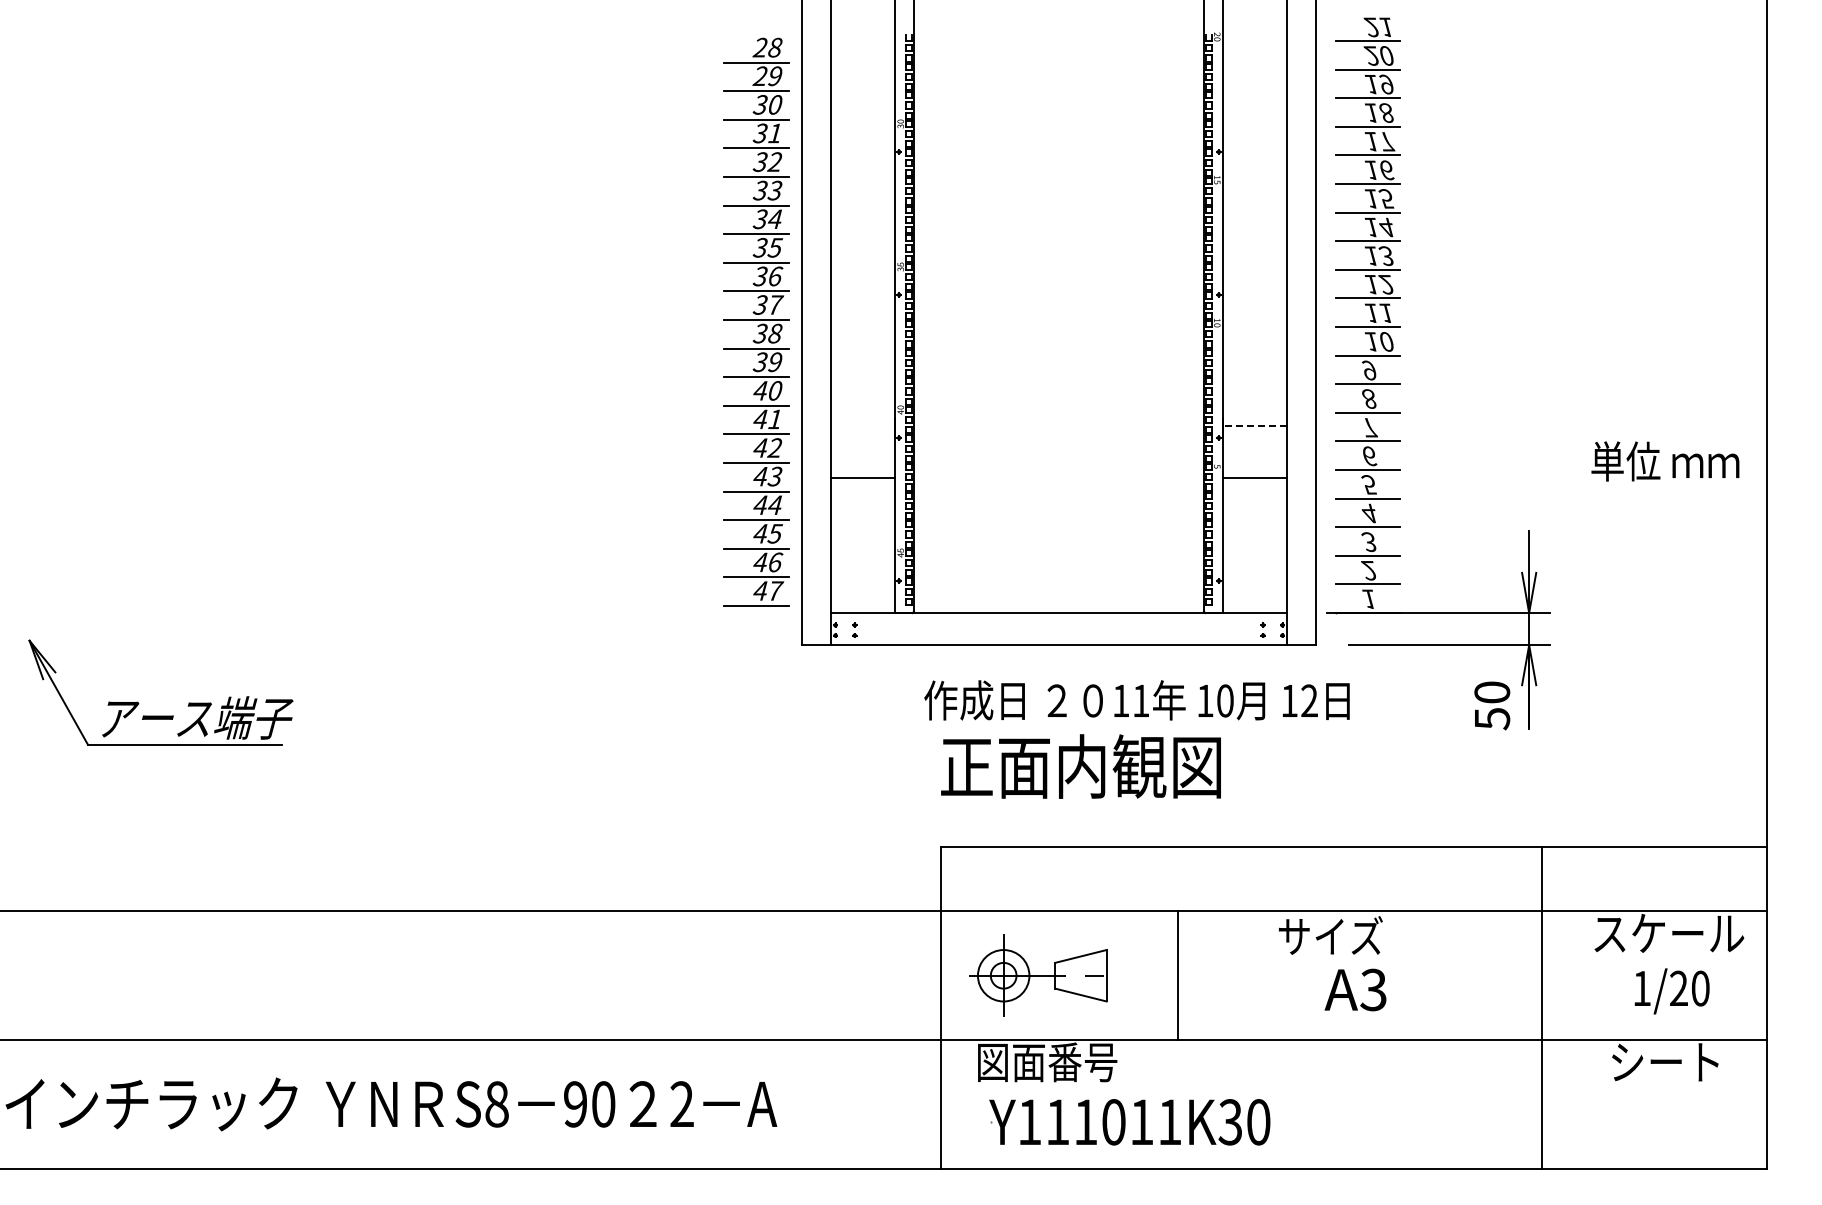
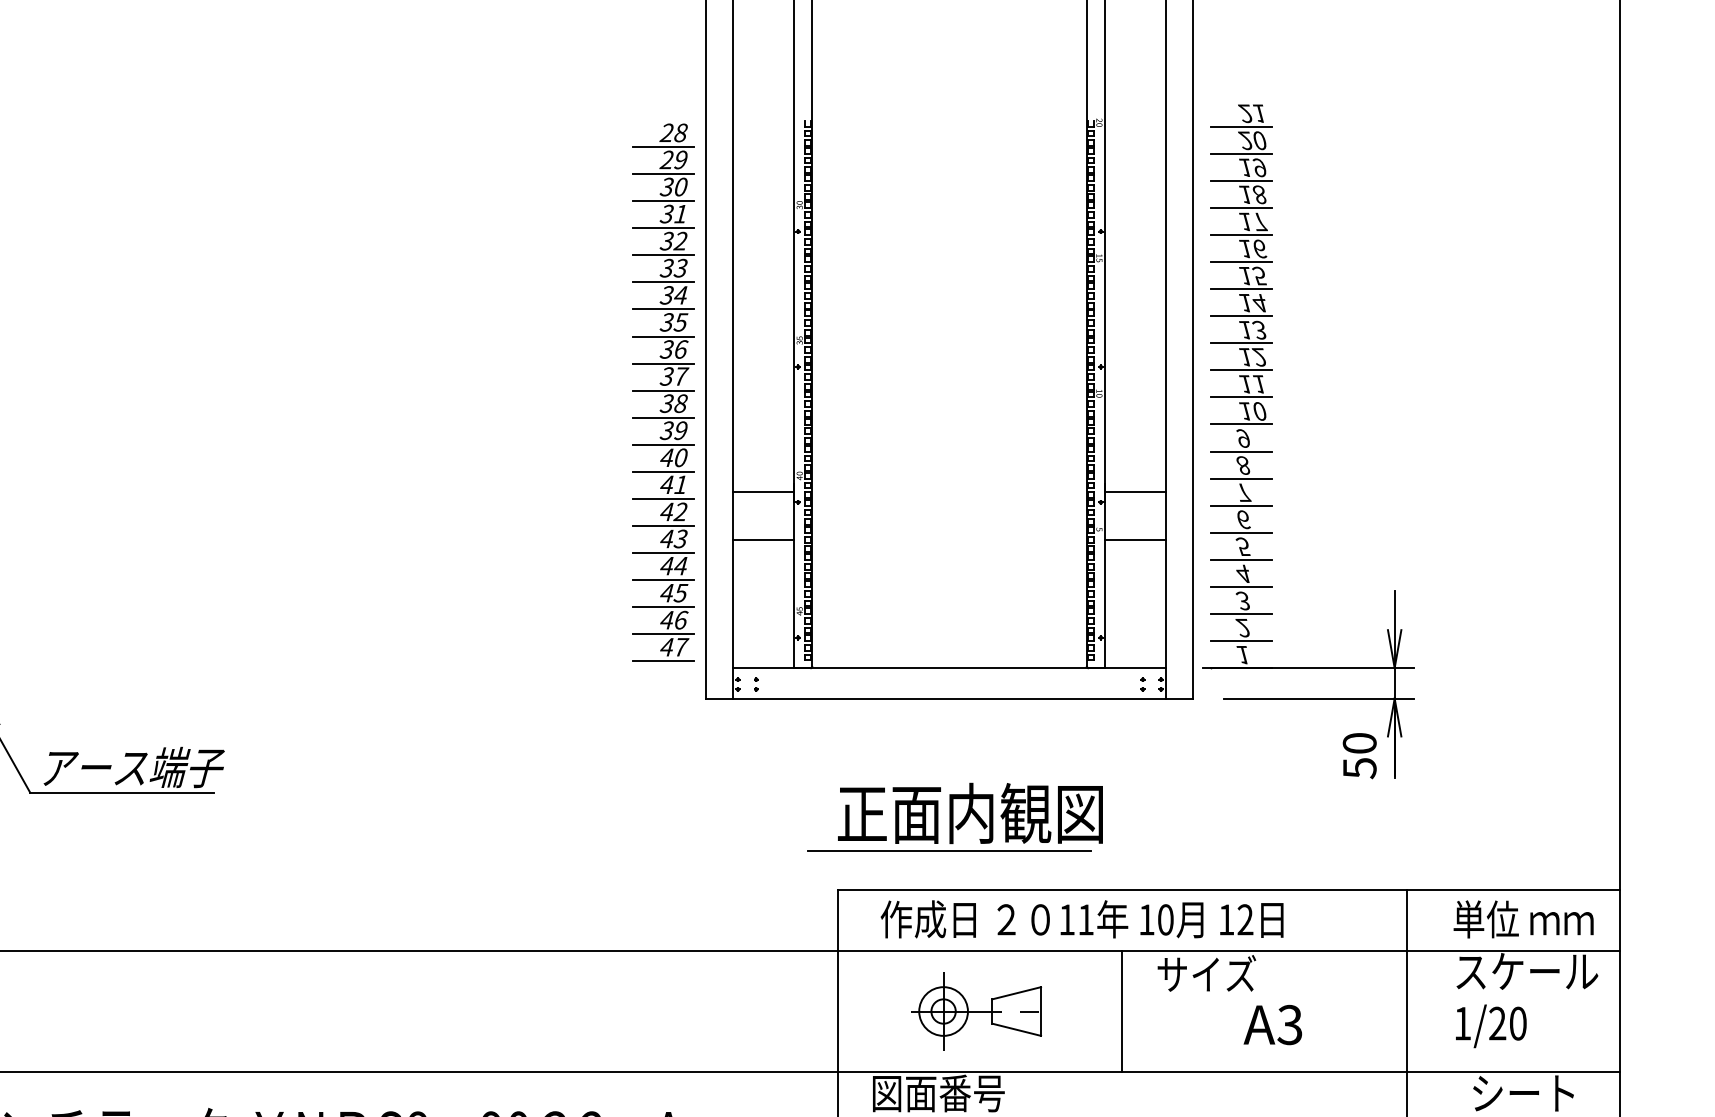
line: (862, 426) -> (763, 491), added
line: (1255, 426) -> (1135, 491), dashed -> solid
text: (1665, 461) -> (1523, 919), moved
text: (1136, 700) -> (1081, 919), moved
line: (1058, 806) -> (949, 851), added
part: (1038, 975) -> (976, 1011), moved
line: (1178, 975) -> (1122, 1011), moved
text: (1355, 989) -> (1272, 1024), moved
text: (1671, 991) -> (1490, 1026), moved

